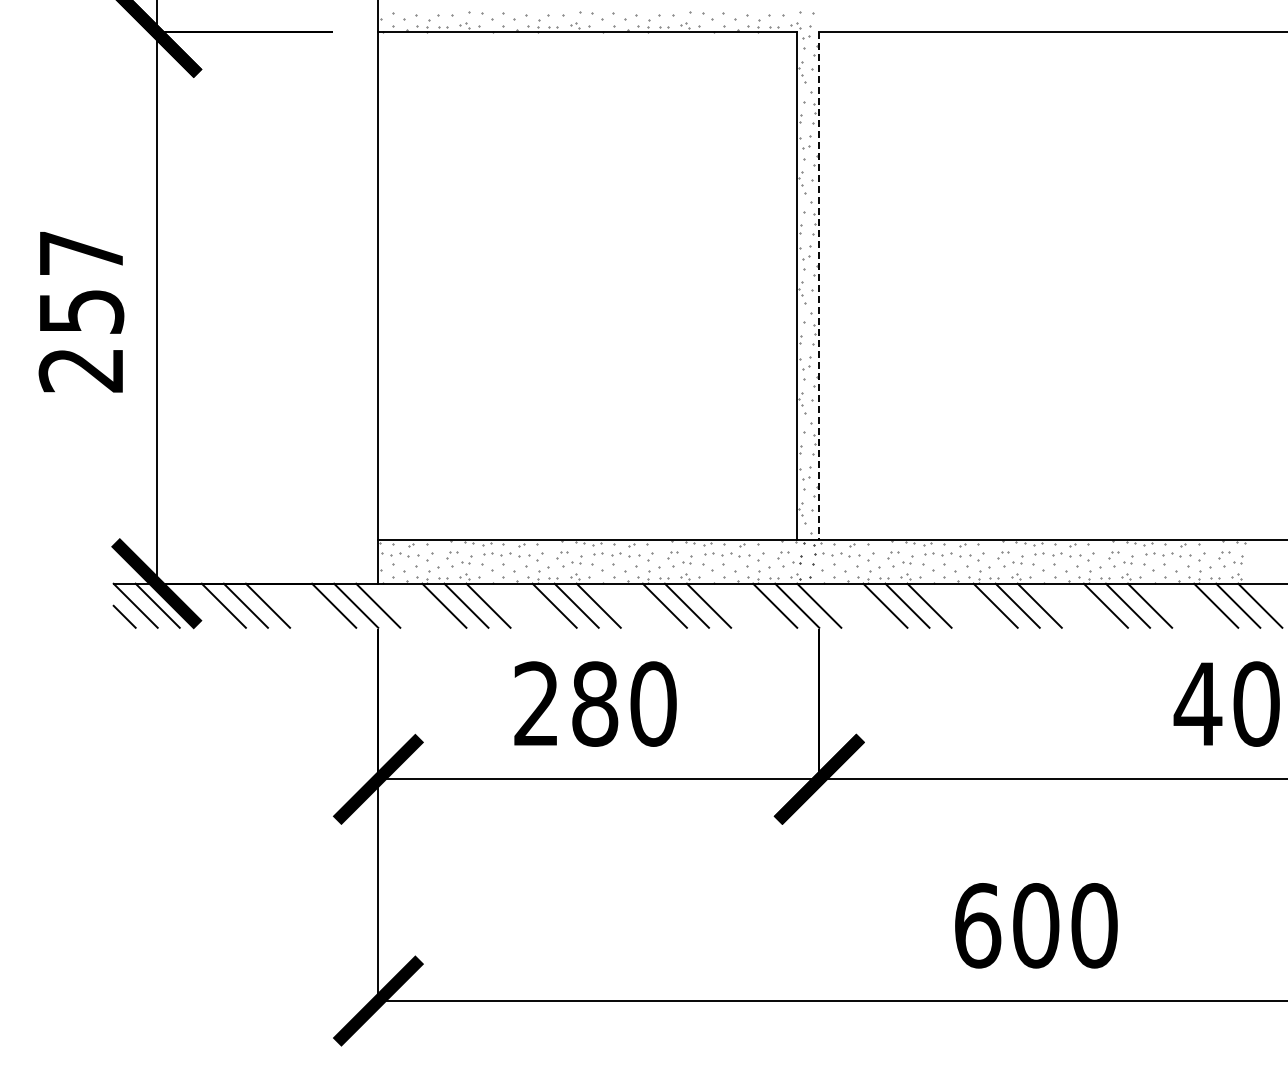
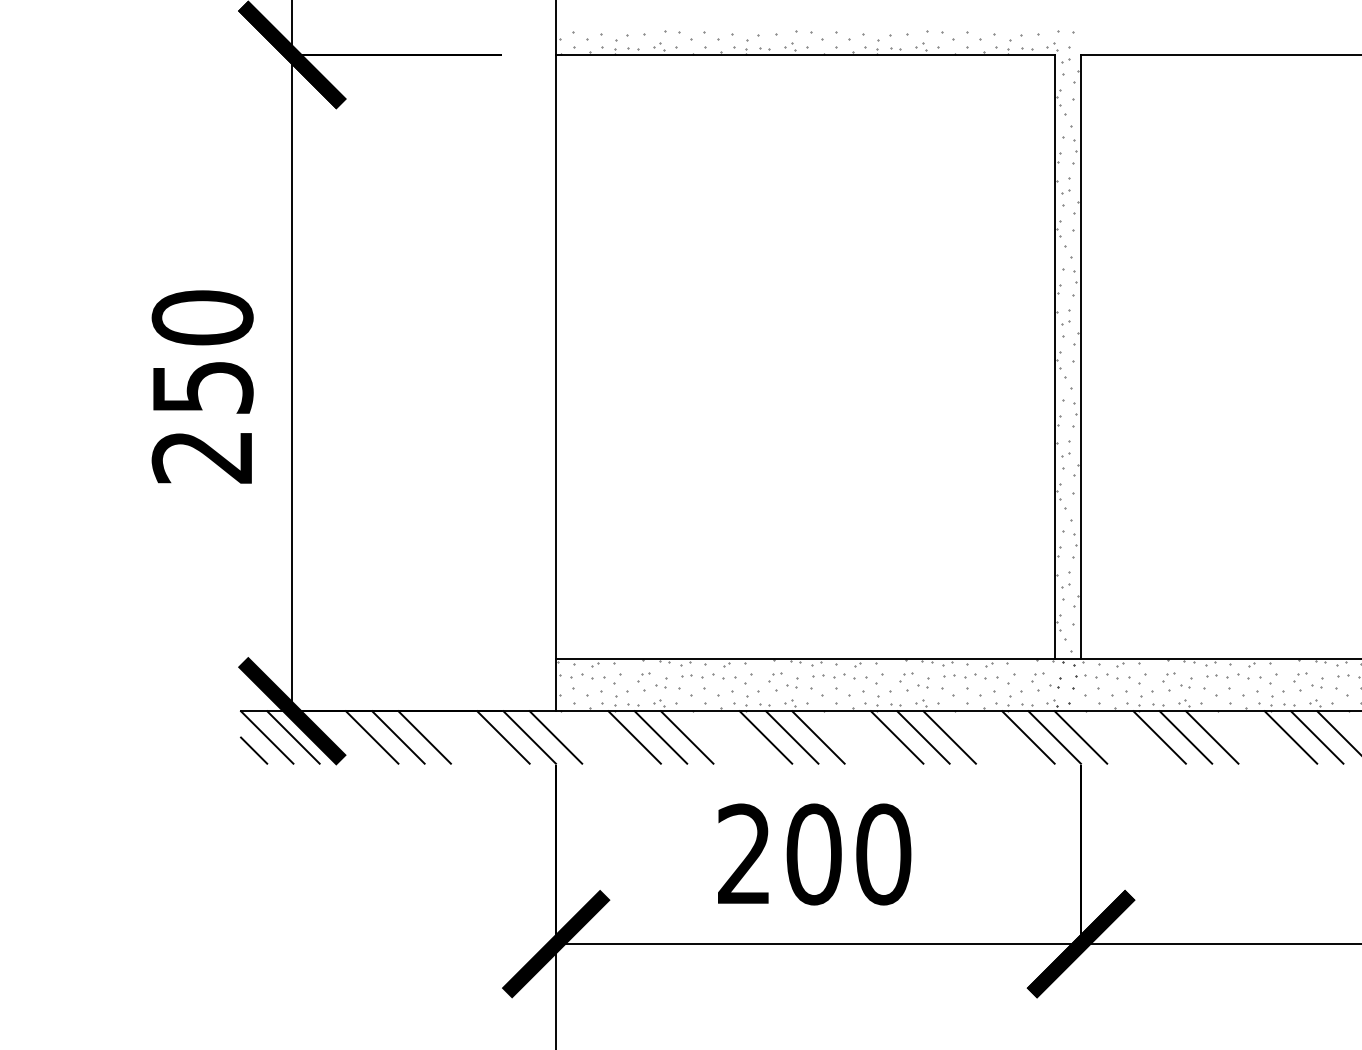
text: (81, 253) -> (202, 318), 257 -> 250
line: (819, 286) -> (1081, 357), dashed -> solid
text: (595, 703) -> (814, 853), 280 -> 200

